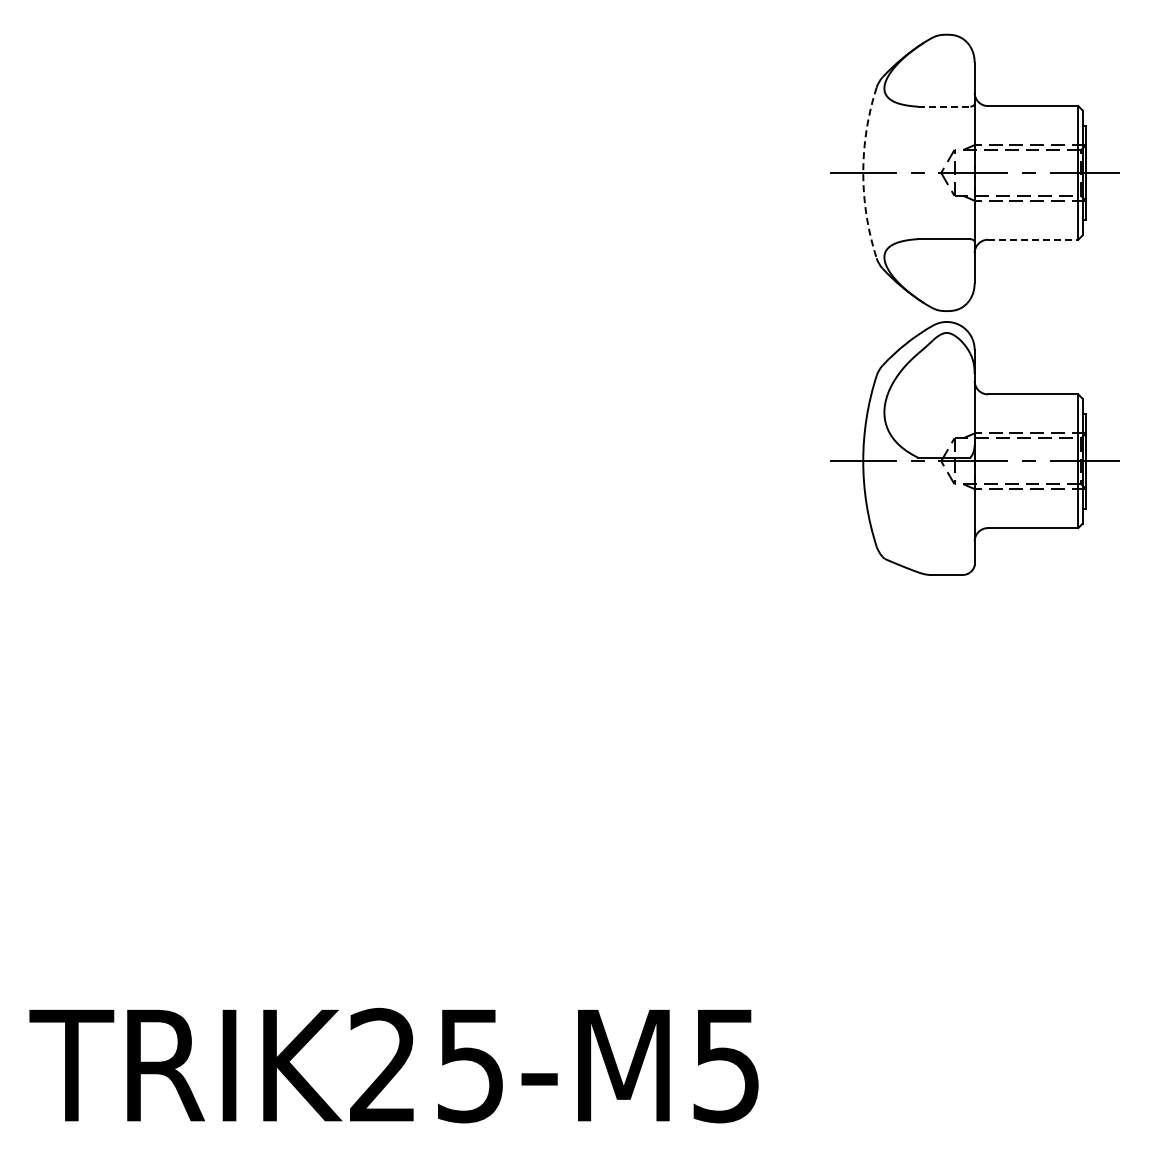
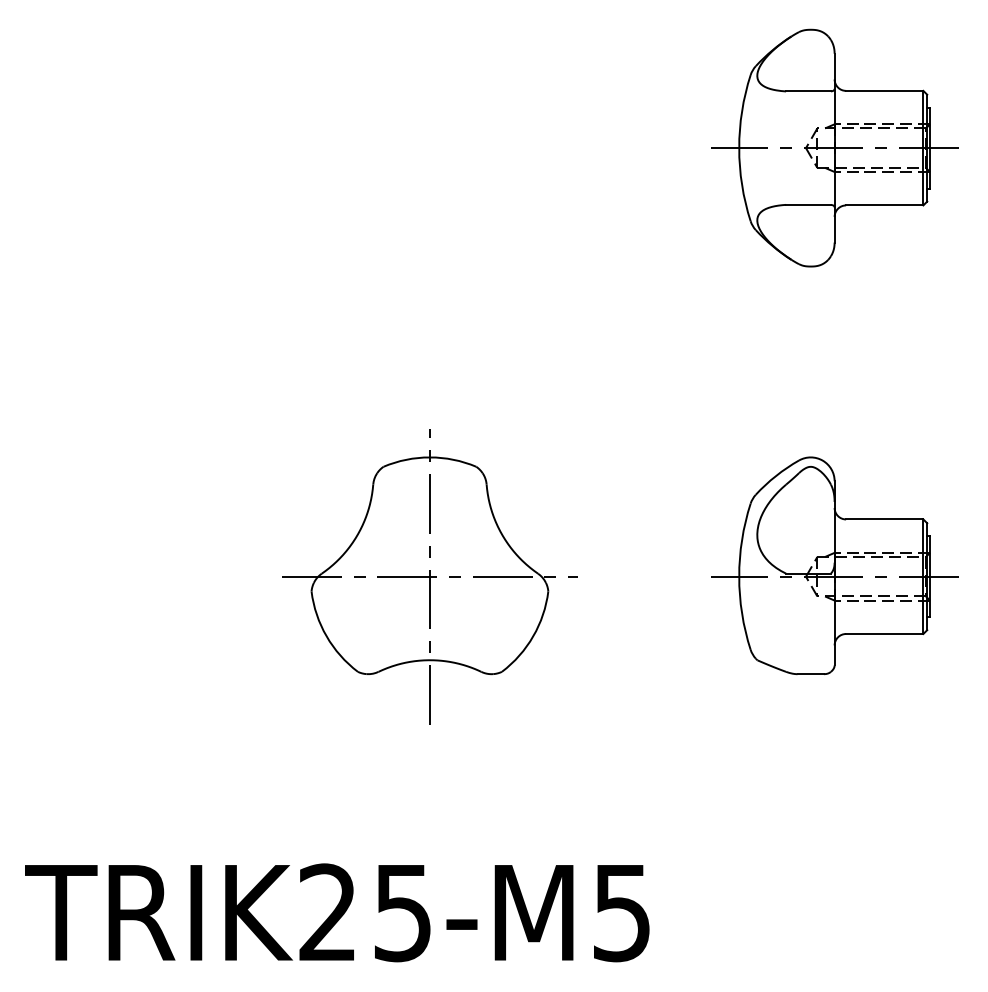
line: (944, 106) -> (808, 91), dashed -> solid
arc: (863, 172) -> (739, 147), dashed -> solid
line: (1033, 239) -> (885, 205), dashed -> solid
part: (974, 448) -> (834, 565), moved
part: (502, 673) -> (430, 576), added

